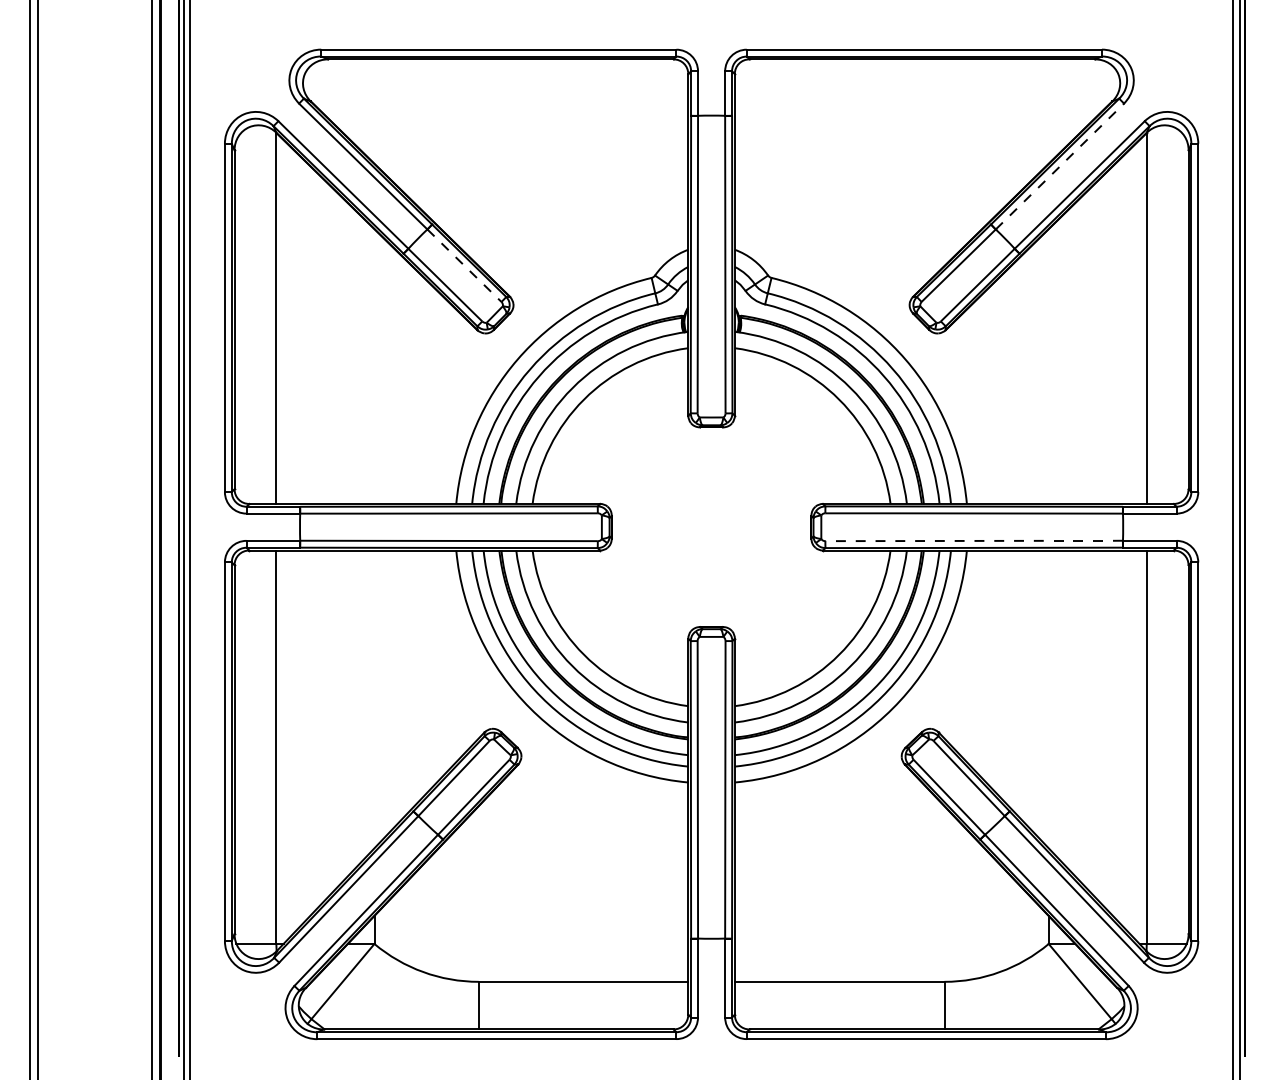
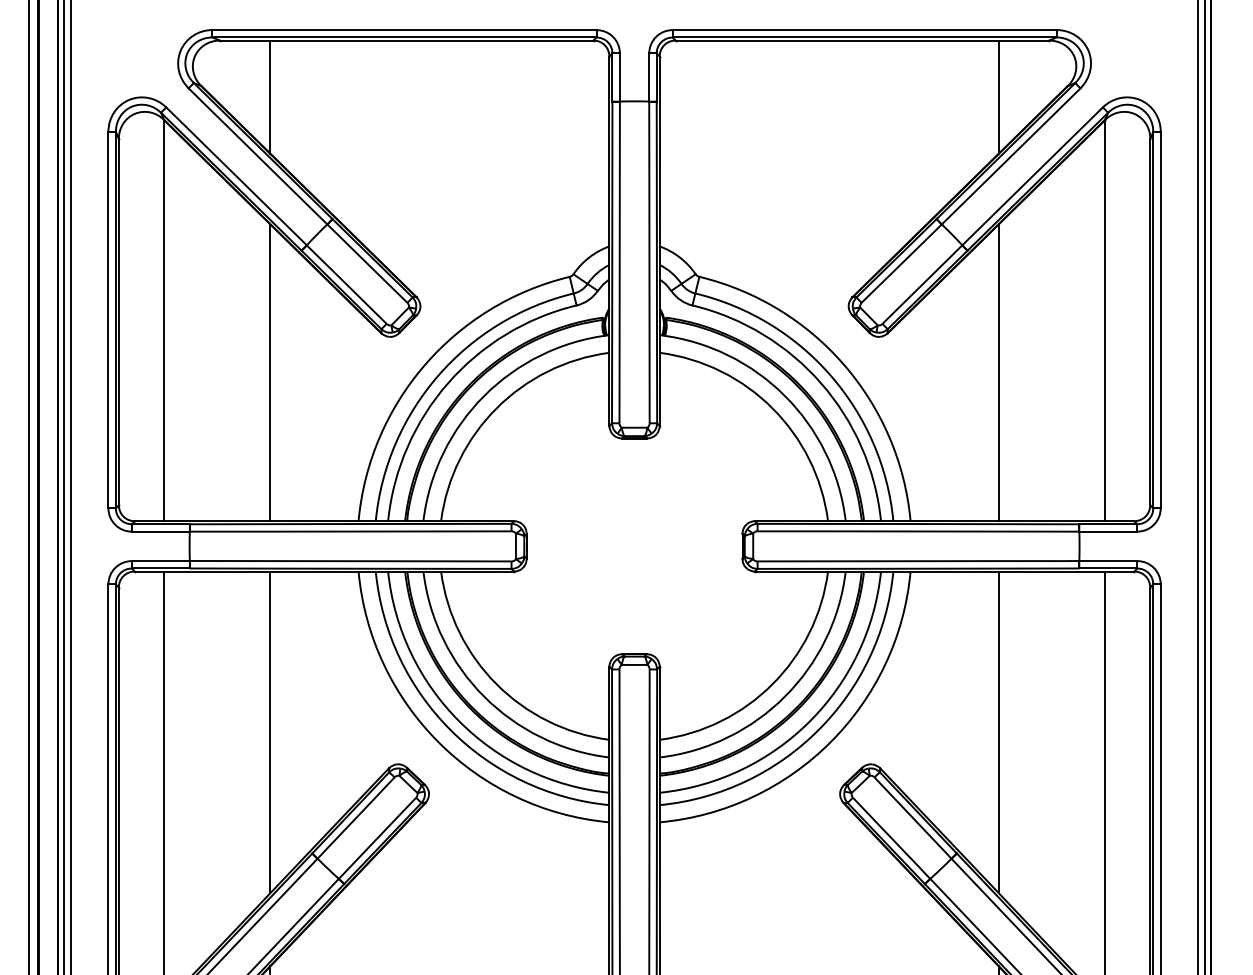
line: (374, 111) -> (270, 96), added
line: (1048, 111) -> (998, 96), added
line: (1059, 166) -> (1010, 156), dashed -> solid
line: (464, 266) -> (367, 264), dashed -> solid
line: (374, 366) -> (270, 372), added
line: (1048, 366) -> (998, 372), added
line: (974, 540) -> (918, 560), dashed -> solid
line: (374, 699) -> (270, 732), added
line: (1048, 699) -> (998, 732), added

